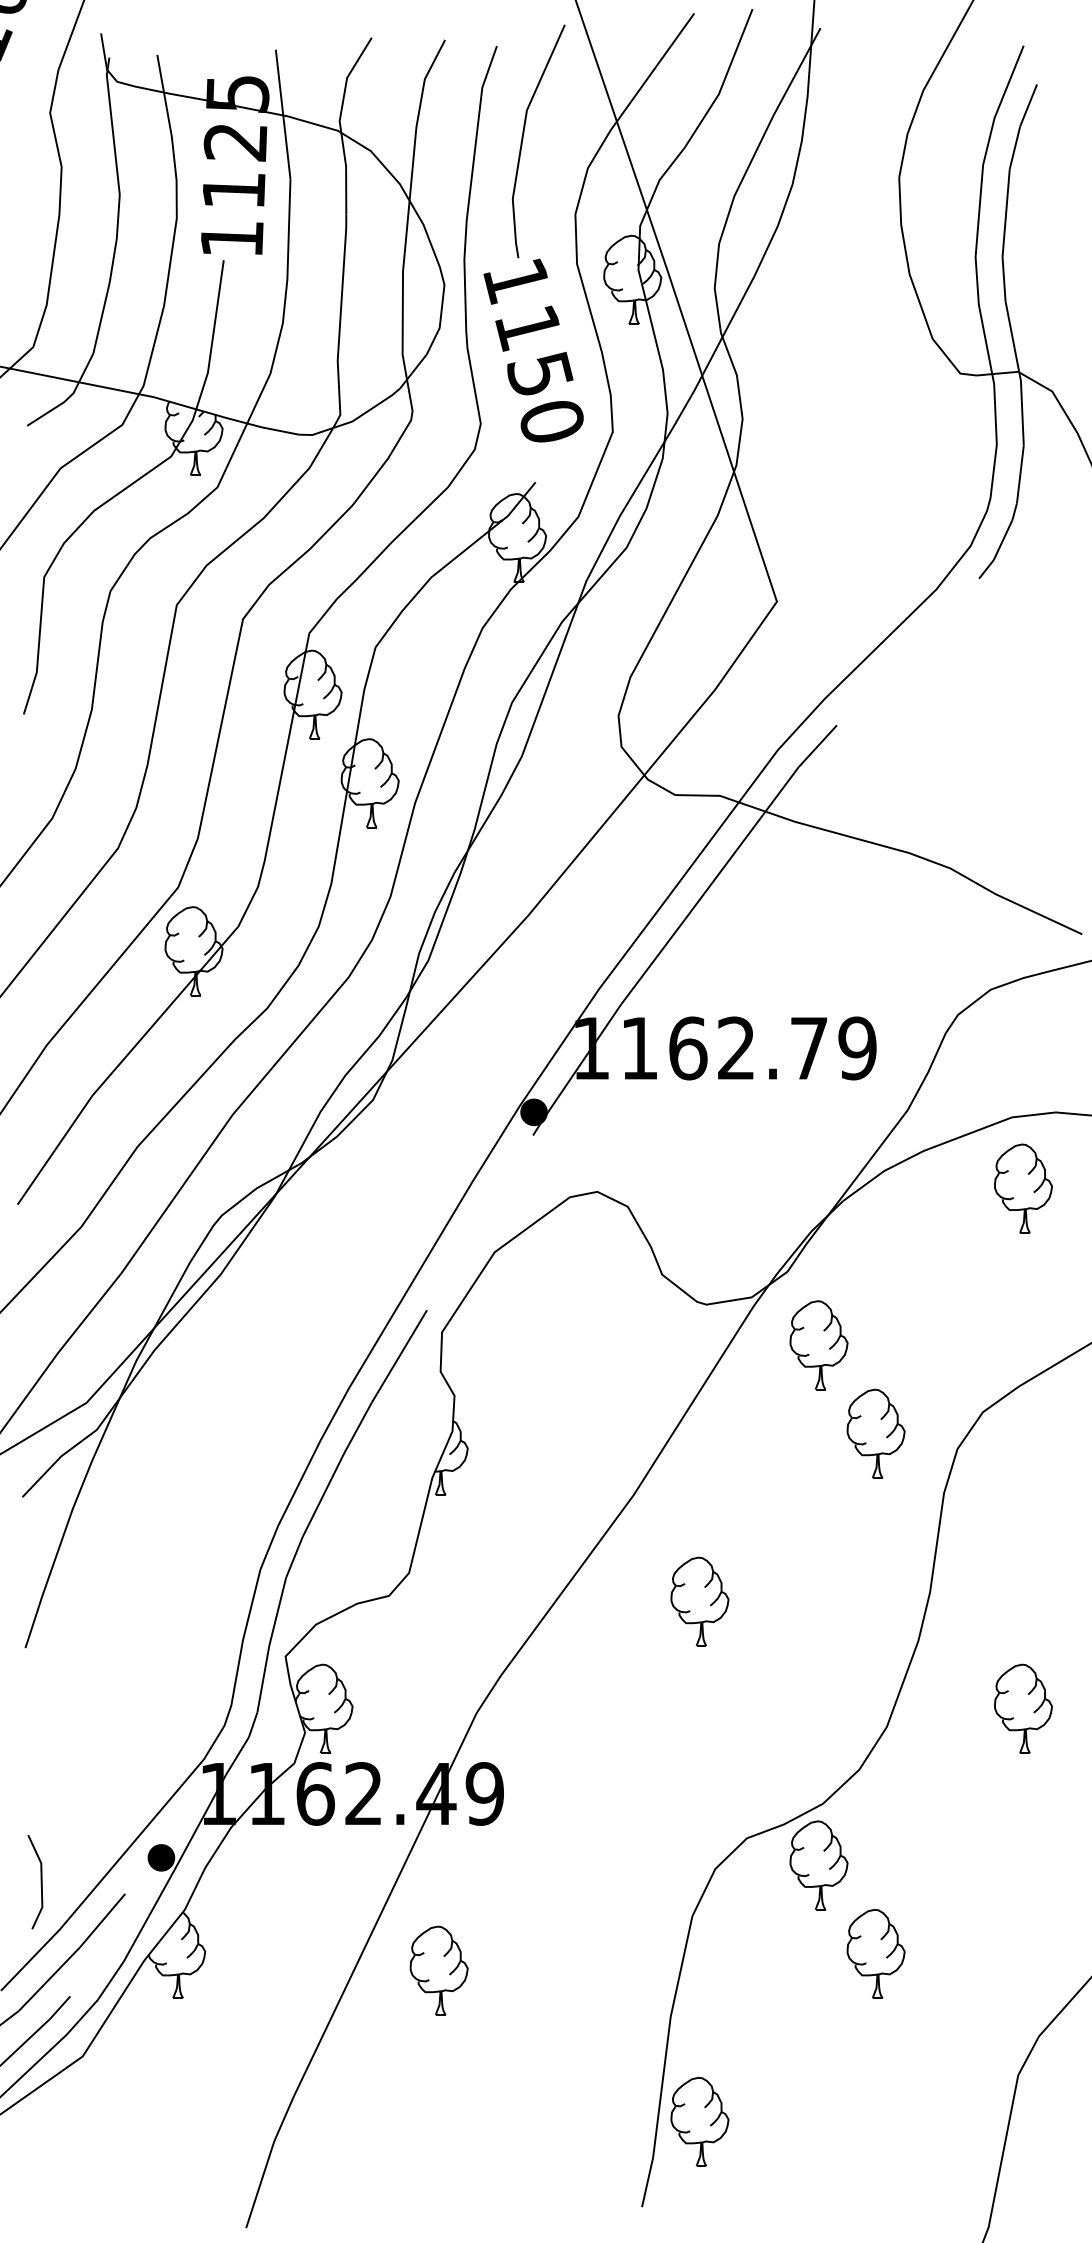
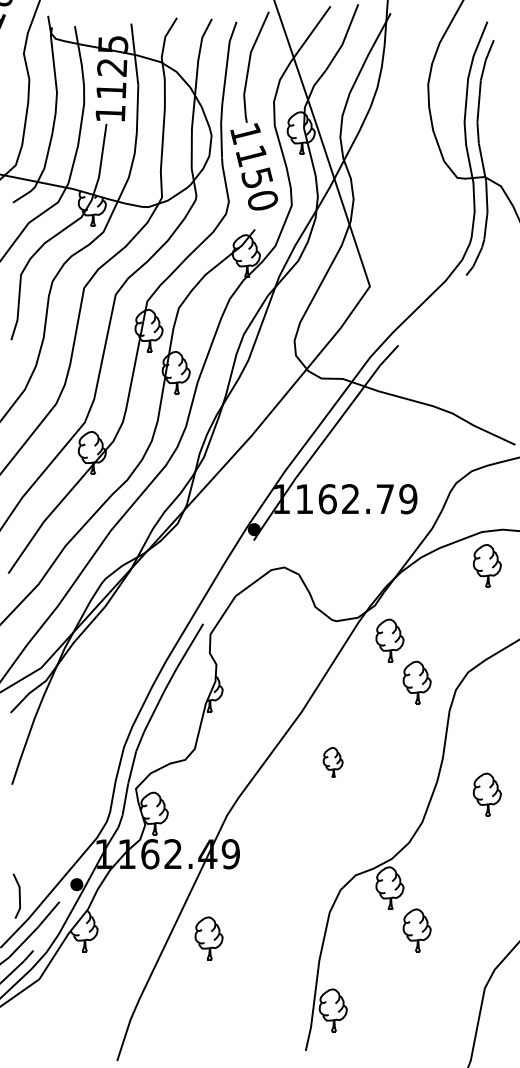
part: (698, 1601) -> (332, 762), size x0.7
part: (1021, 1708) -> (486, 794), moved

